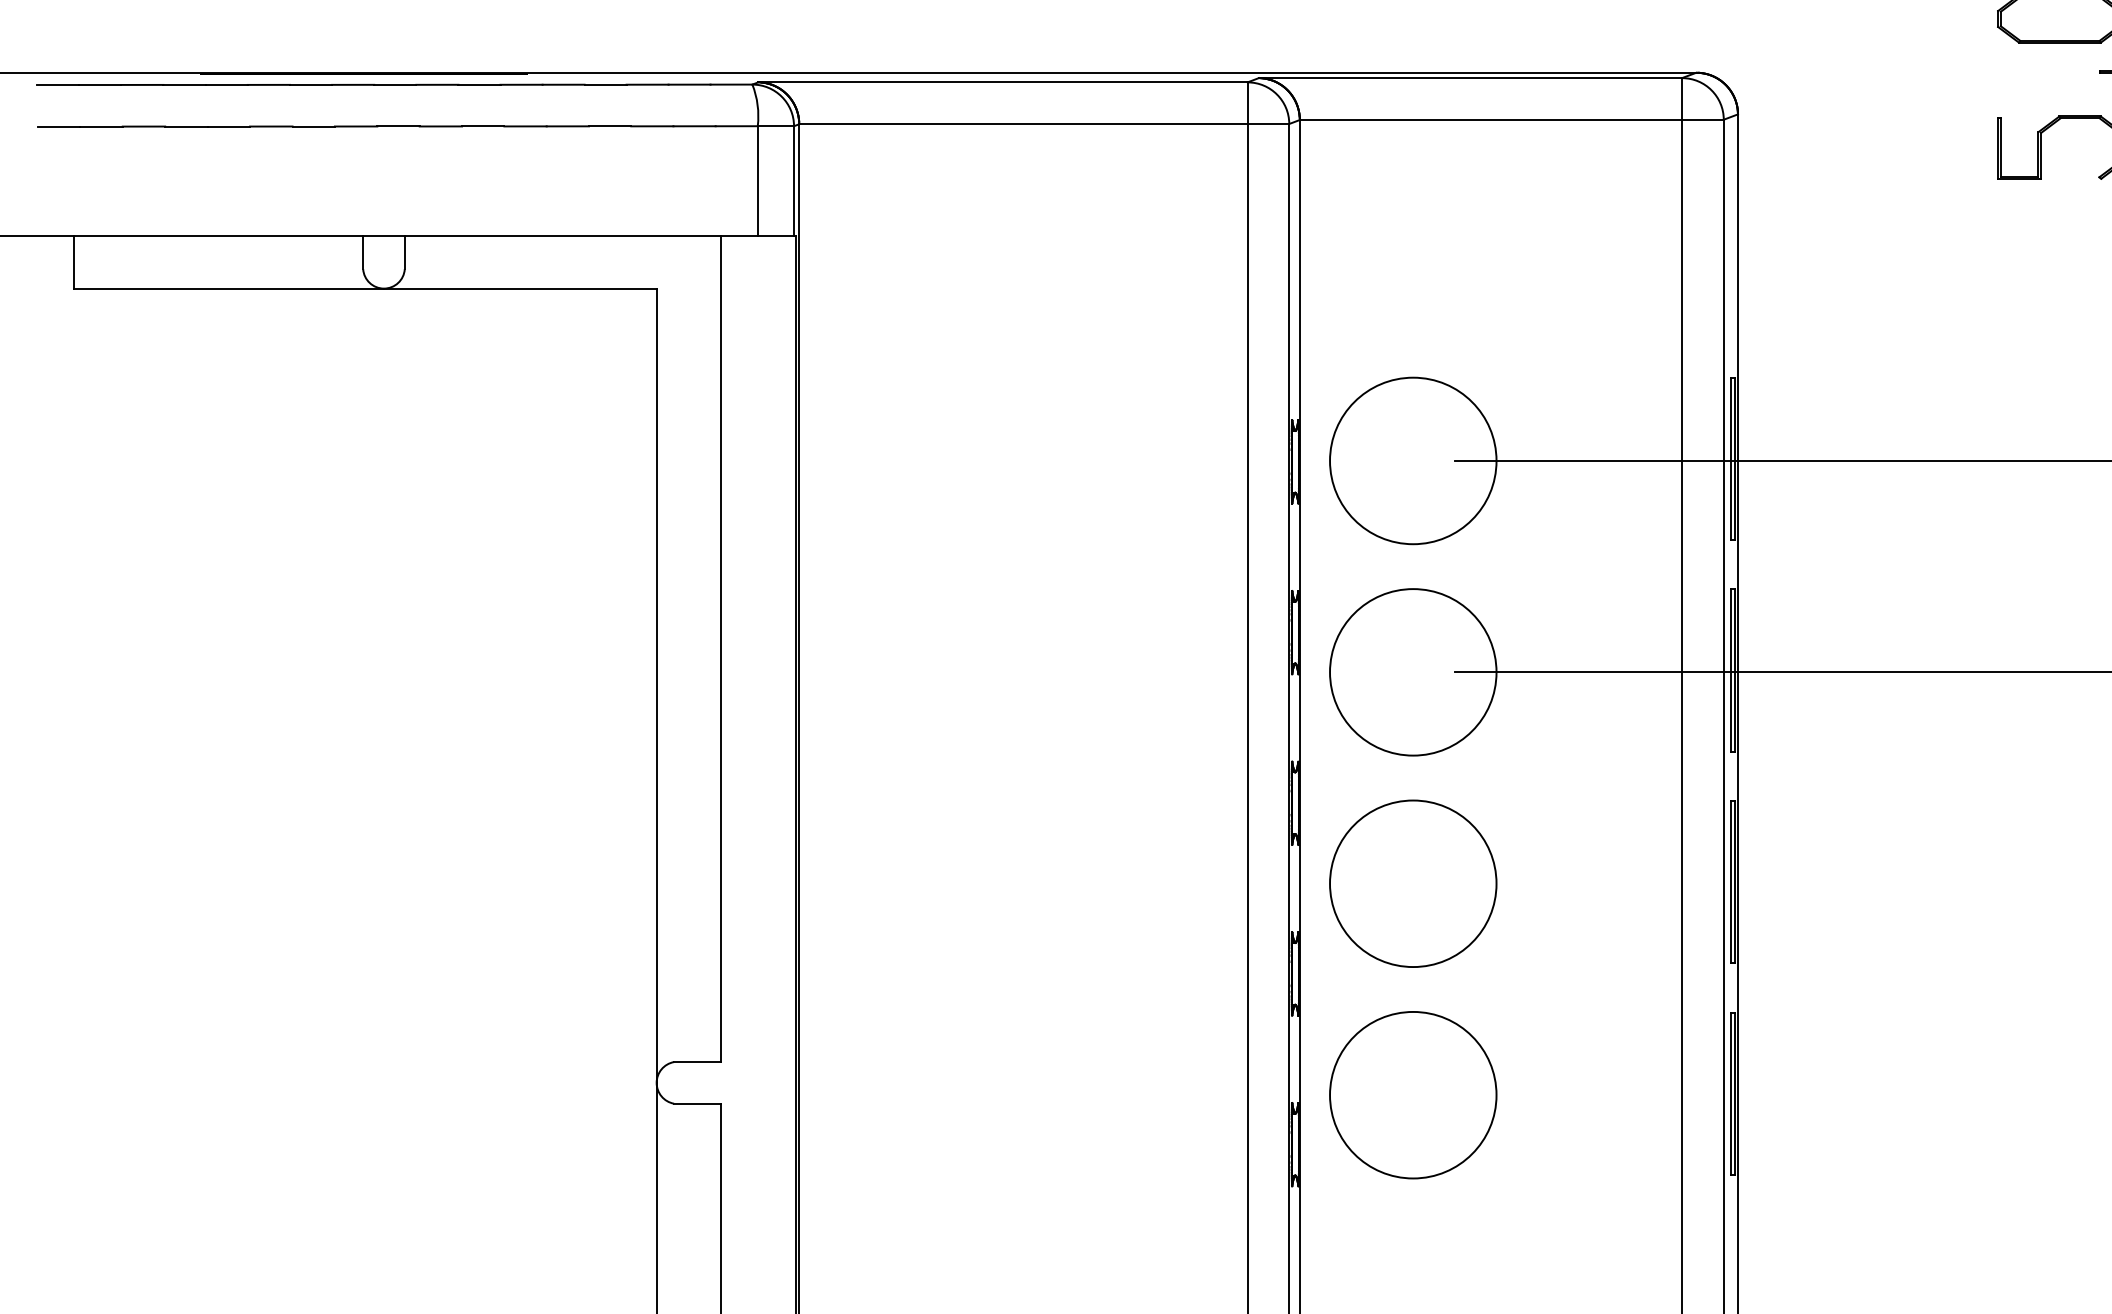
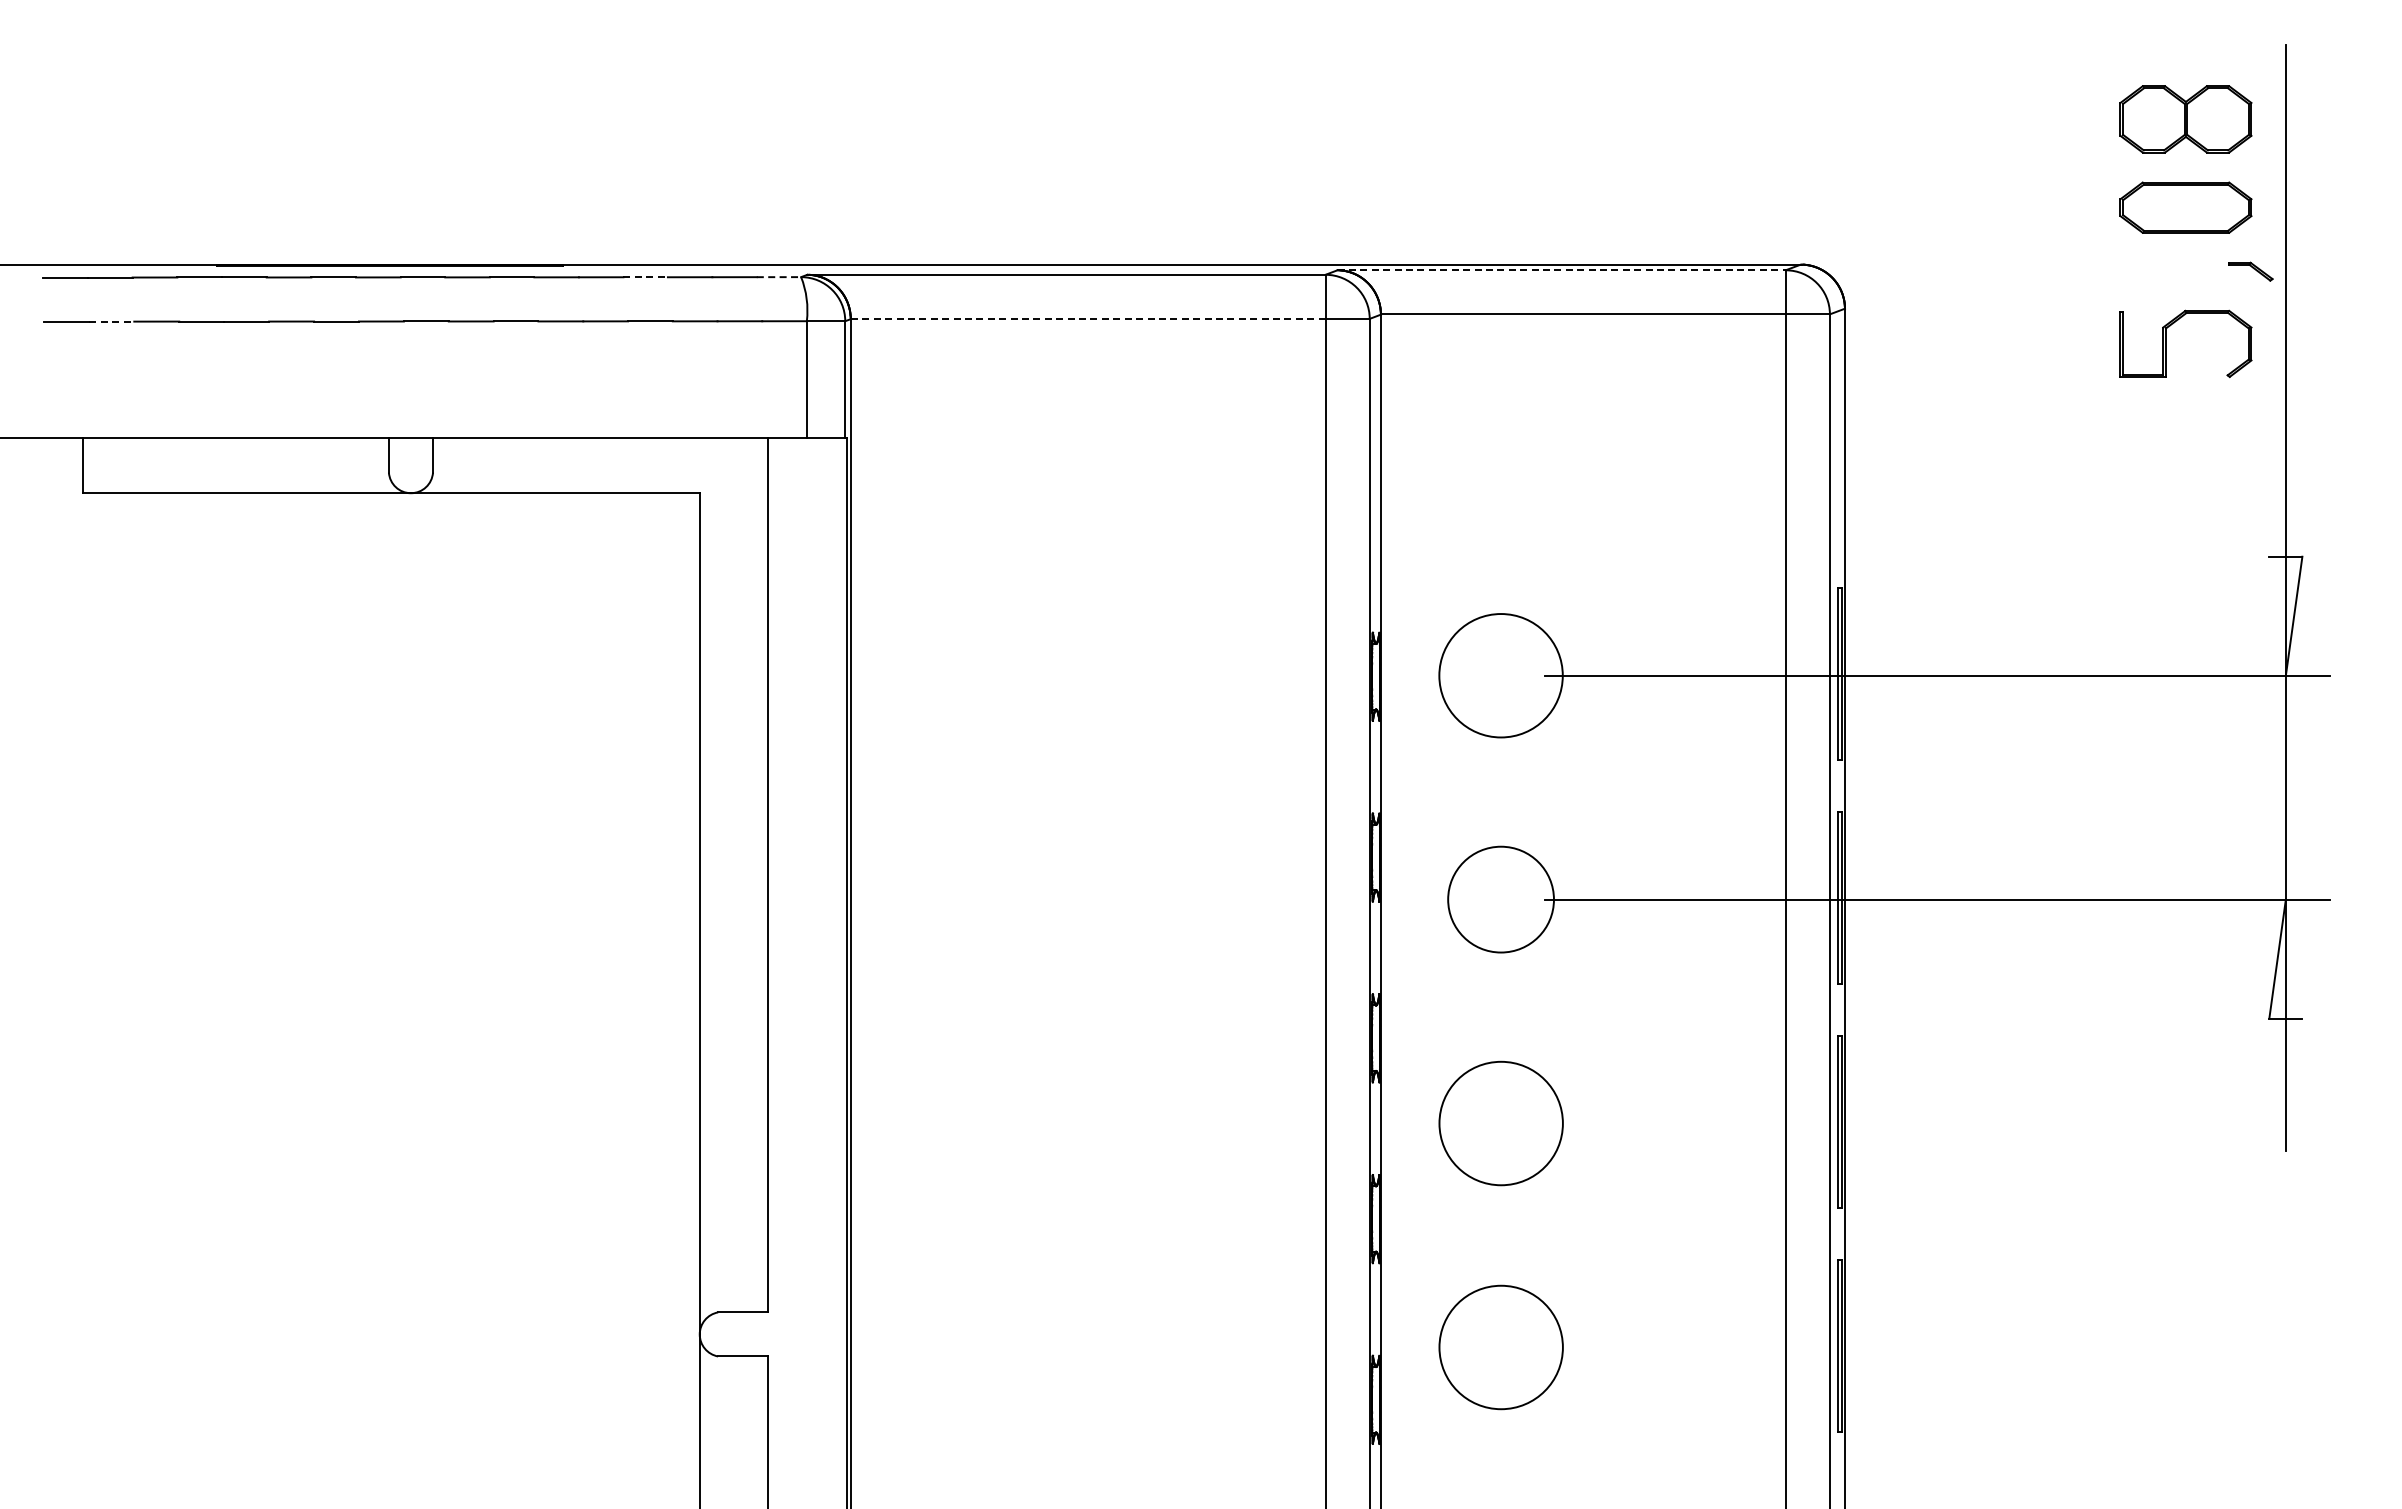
line: (1471, 78) -> (1562, 270), solid -> dashed
line: (606, 84) -> (646, 277), solid -> dashed
line: (731, 84) -> (779, 277), solid -> dashed
line: (1022, 123) -> (1087, 318), solid -> dashed
line: (102, 126) -> (112, 321), solid -> dashed
circle: (1412, 460) -> (1500, 675), size x0.7
circle: (1412, 672) -> (1500, 899), size x0.6
circle: (1413, 883) -> (1501, 1123), size x0.7
circle: (1413, 1095) -> (1501, 1347), size x0.7

